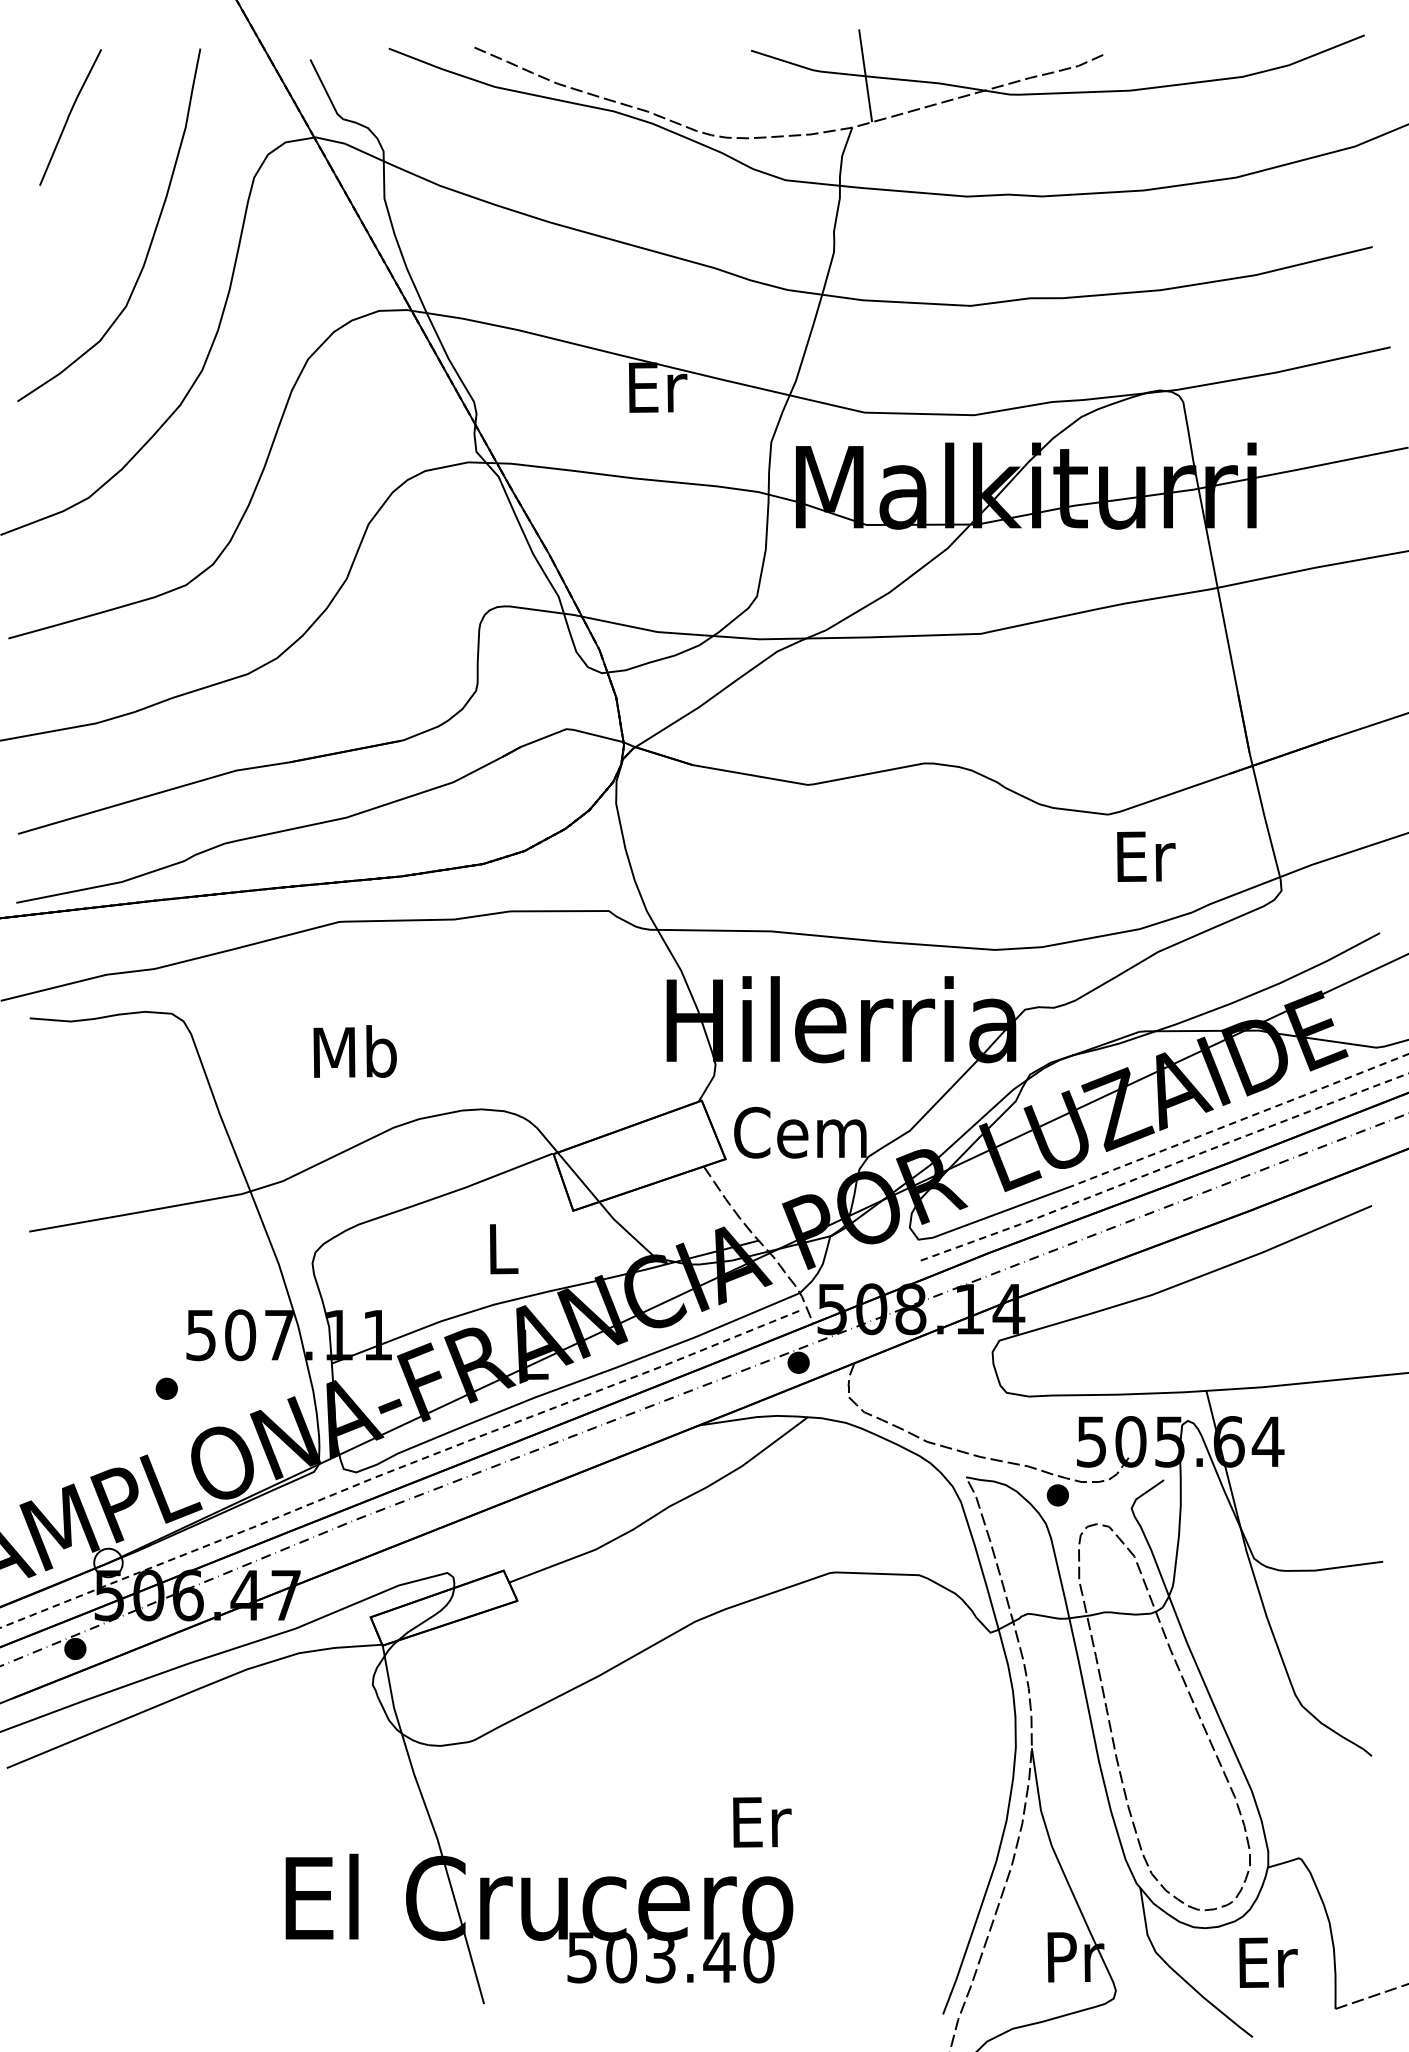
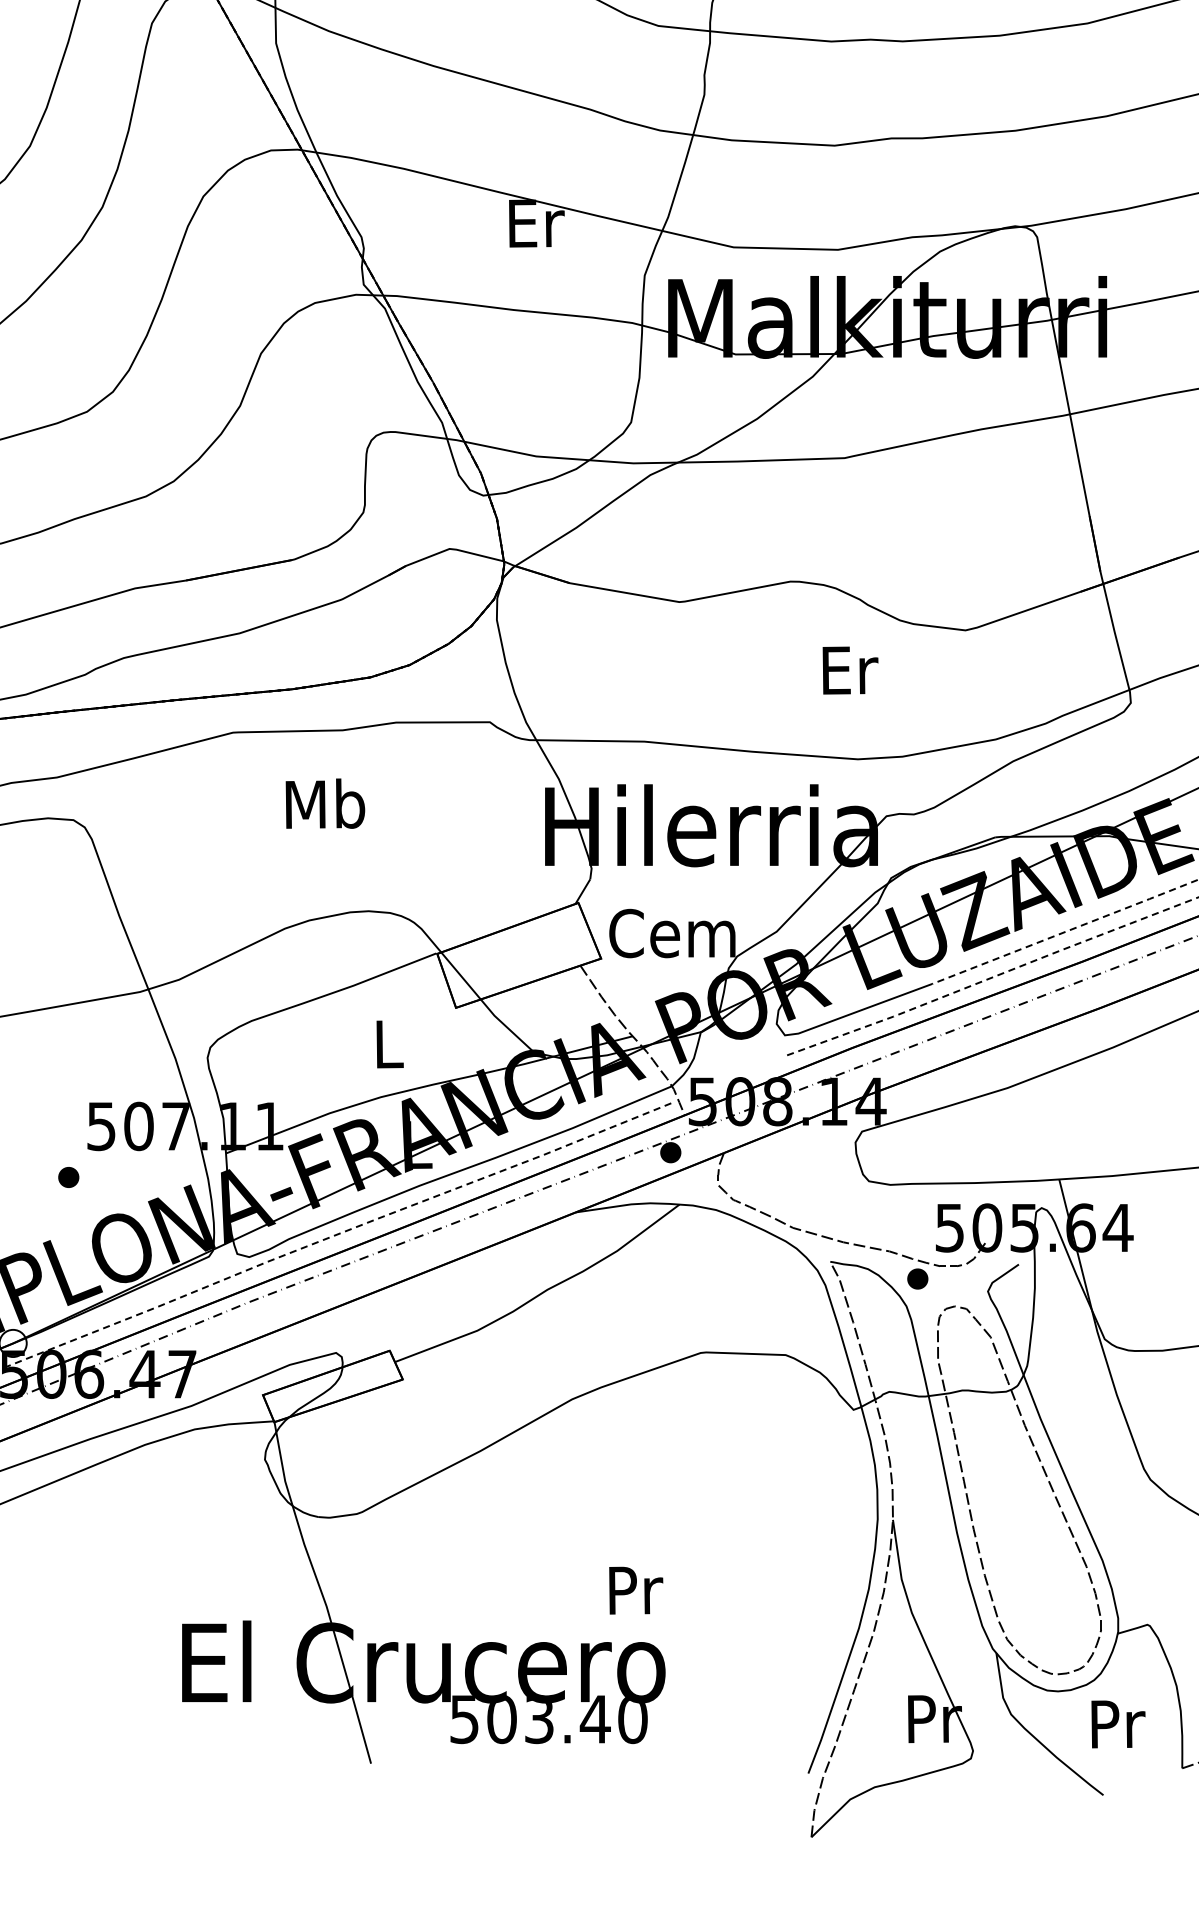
text: (1146, 856) -> (850, 670), moved
text: (354, 1051) -> (324, 803), moved
text: (762, 1822) -> (636, 1590), Er -> Pr
text: (1268, 1962) -> (1118, 1724), Er -> Pr

